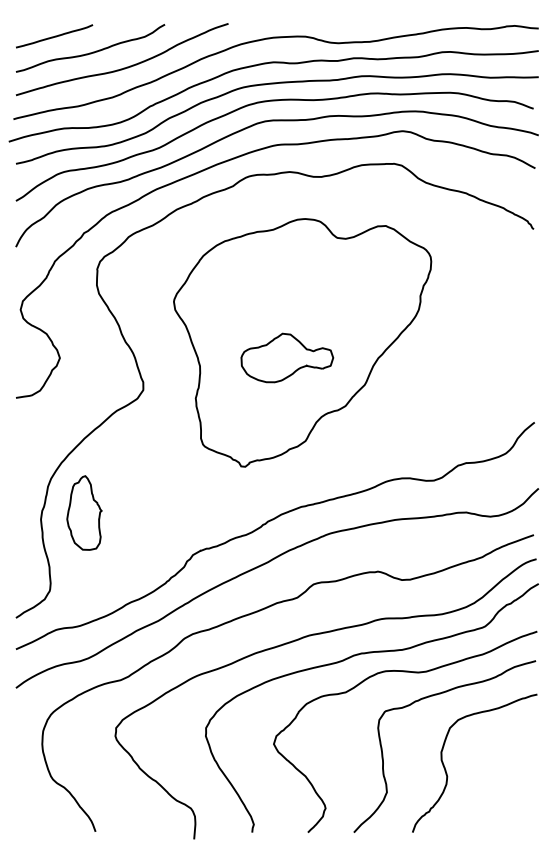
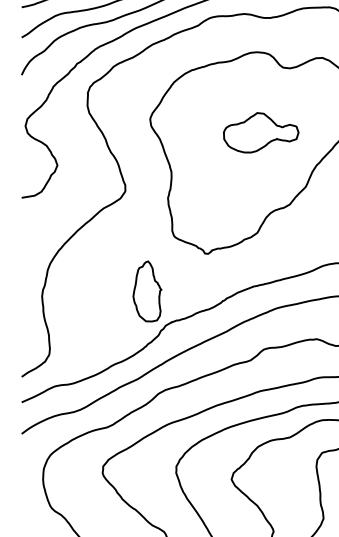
part: (287, 357) -> (261, 132), moved
part: (84, 512) -> (147, 291), moved

